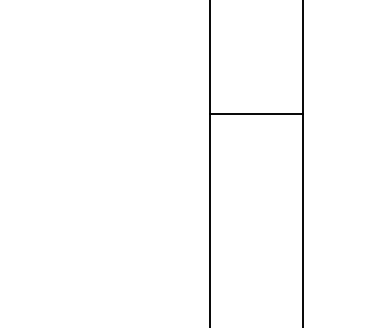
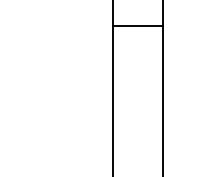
line: (256, 113) -> (138, 25), moved

